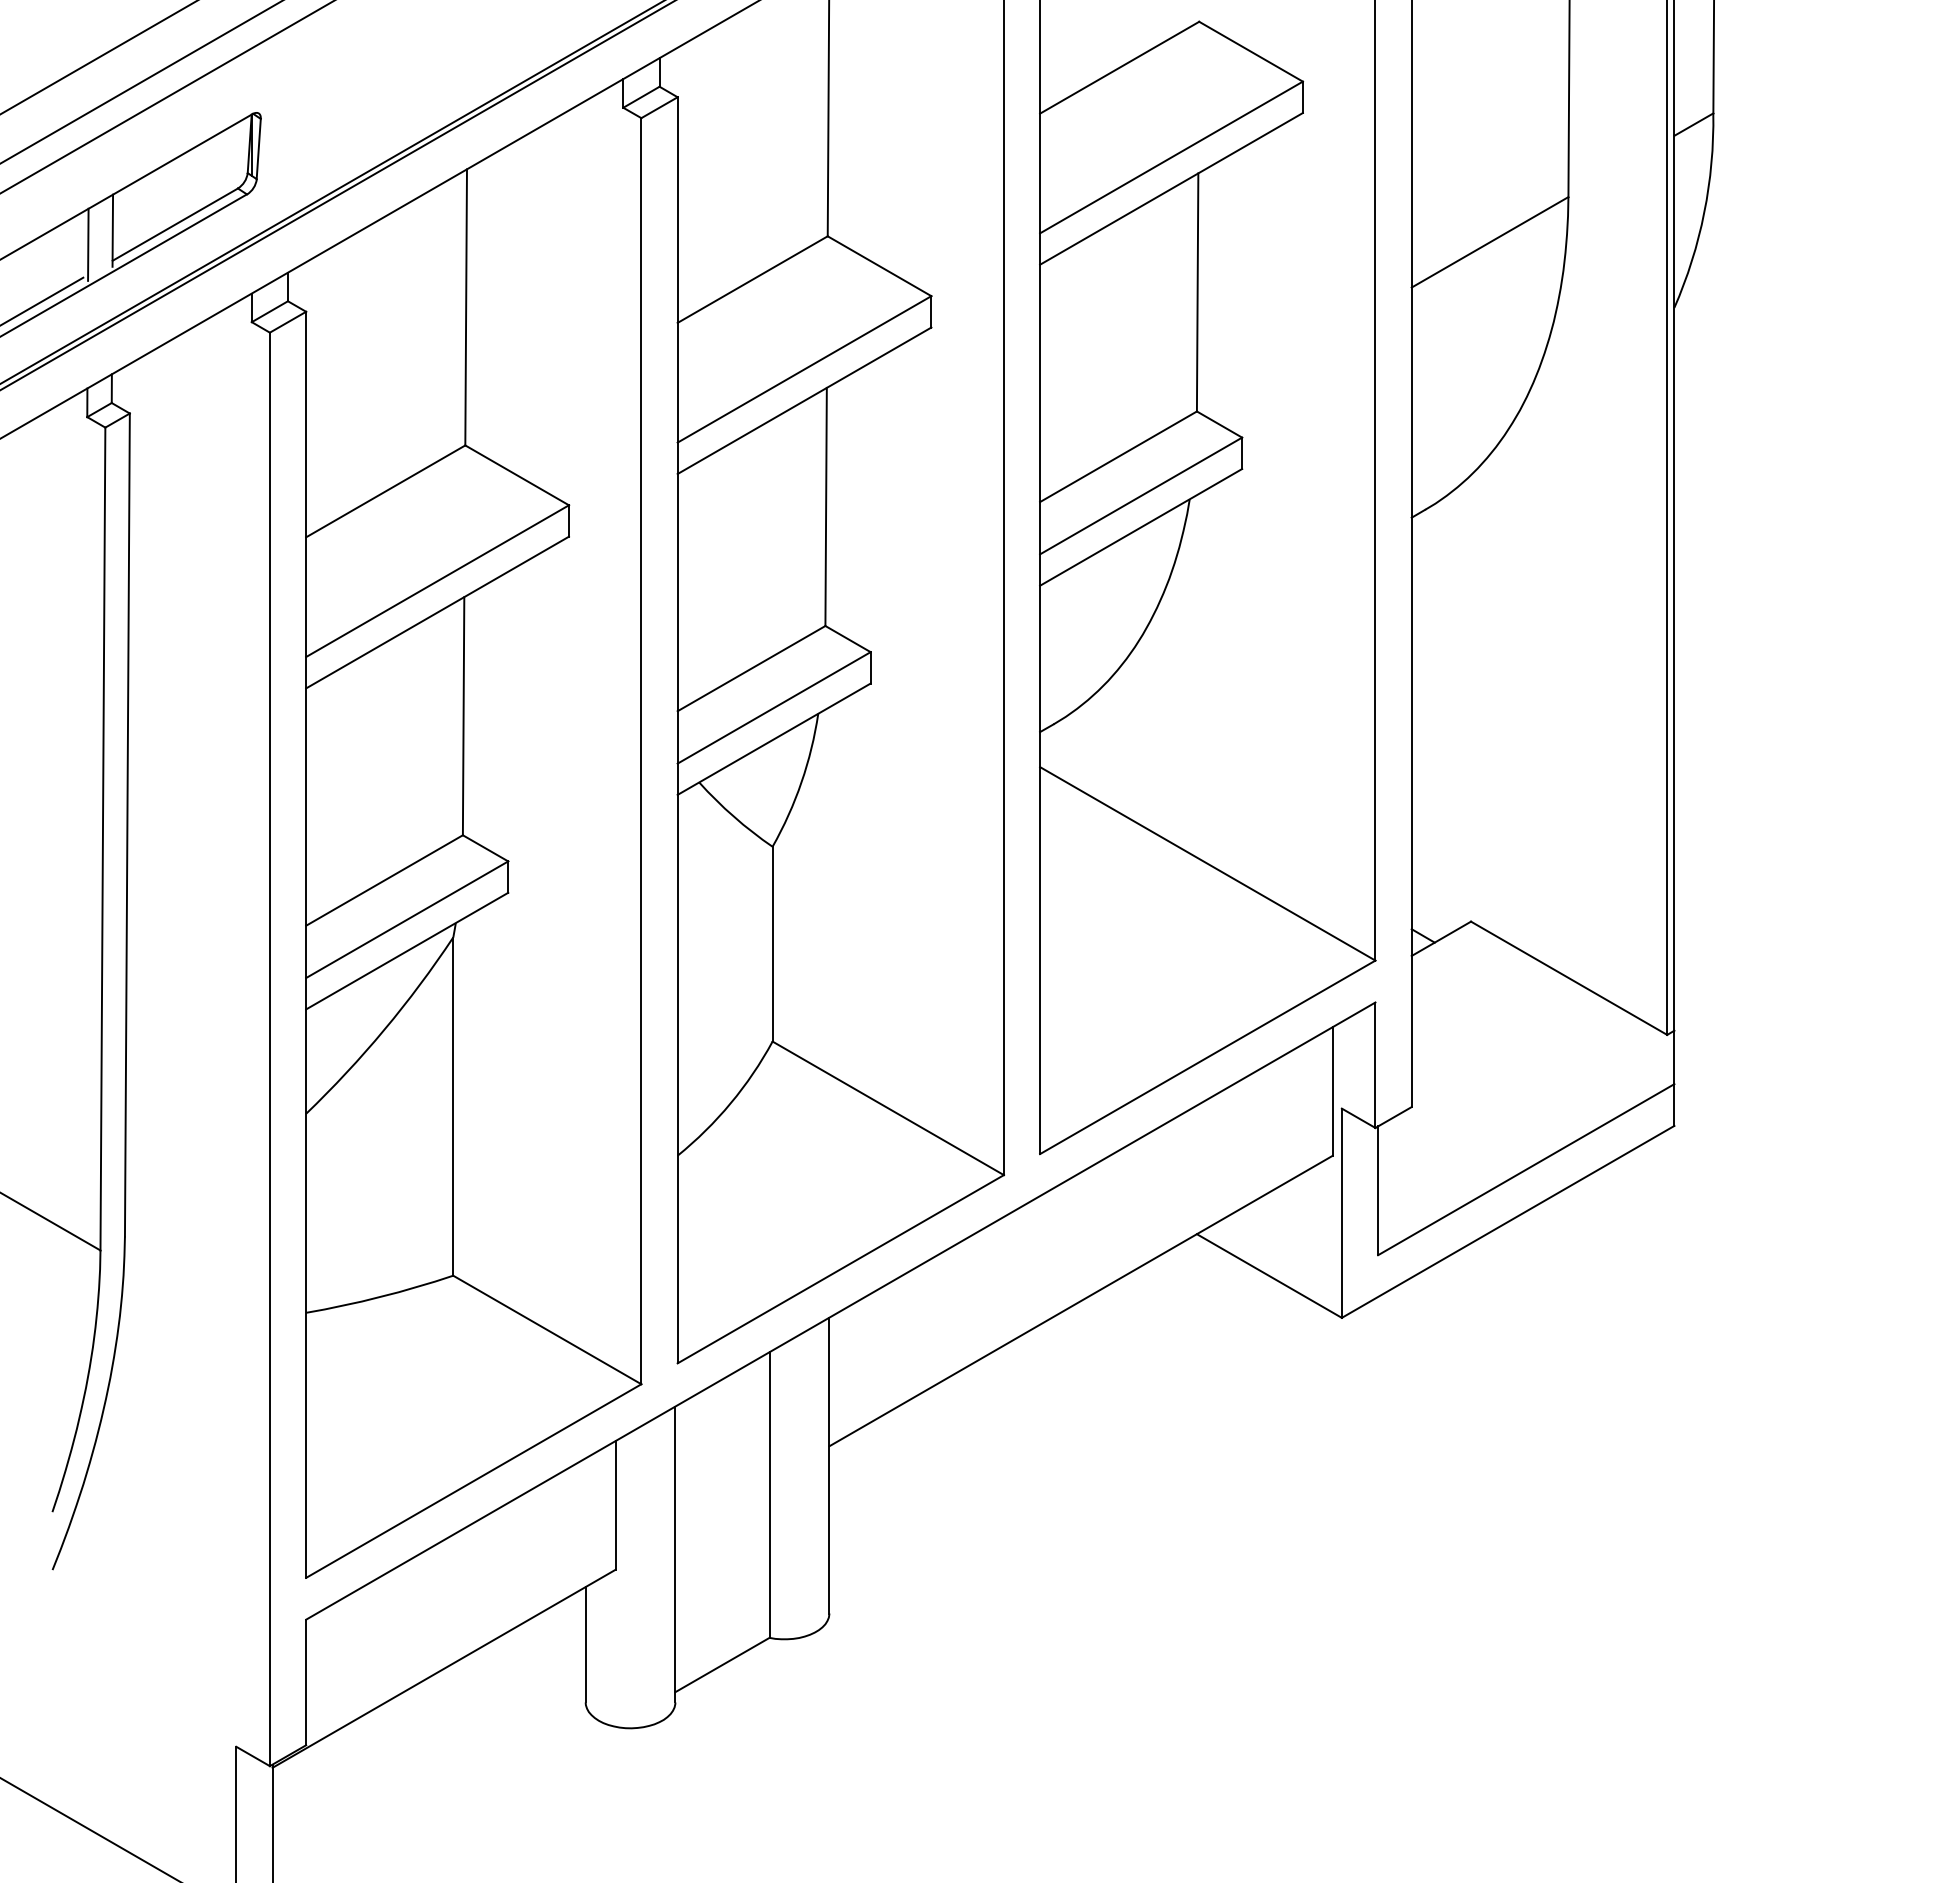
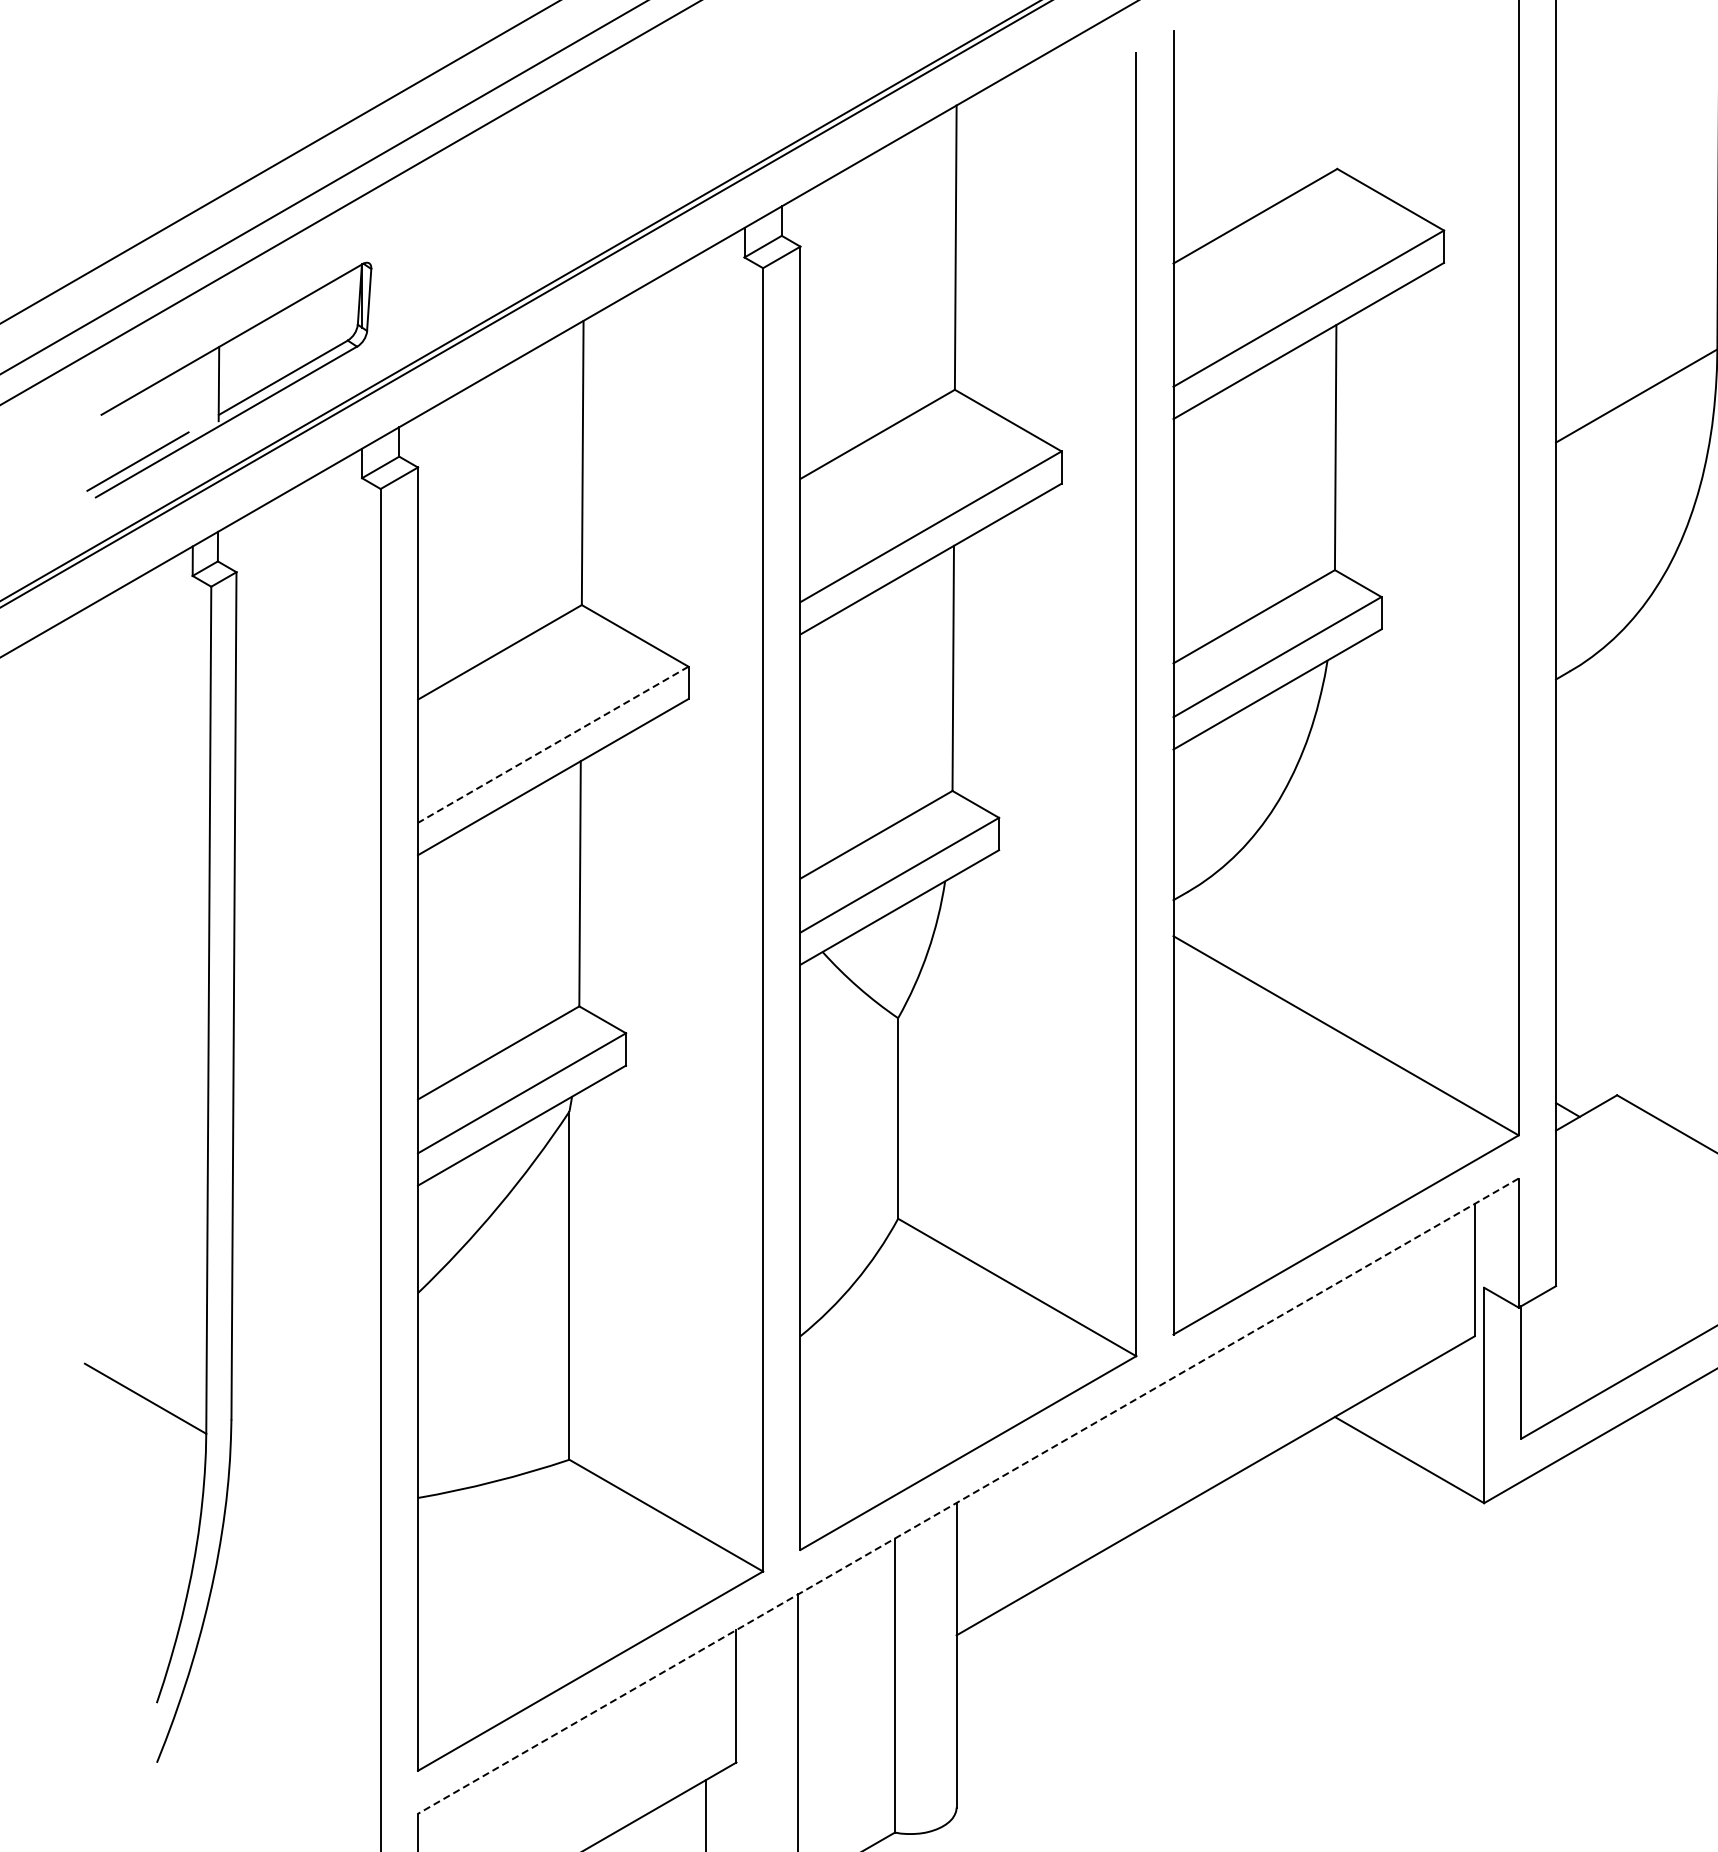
line: (88, 244) -> (193, 398), removed
line: (437, 581) -> (553, 745), solid -> dashed
line: (840, 1311) -> (968, 1496), solid -> dashed

